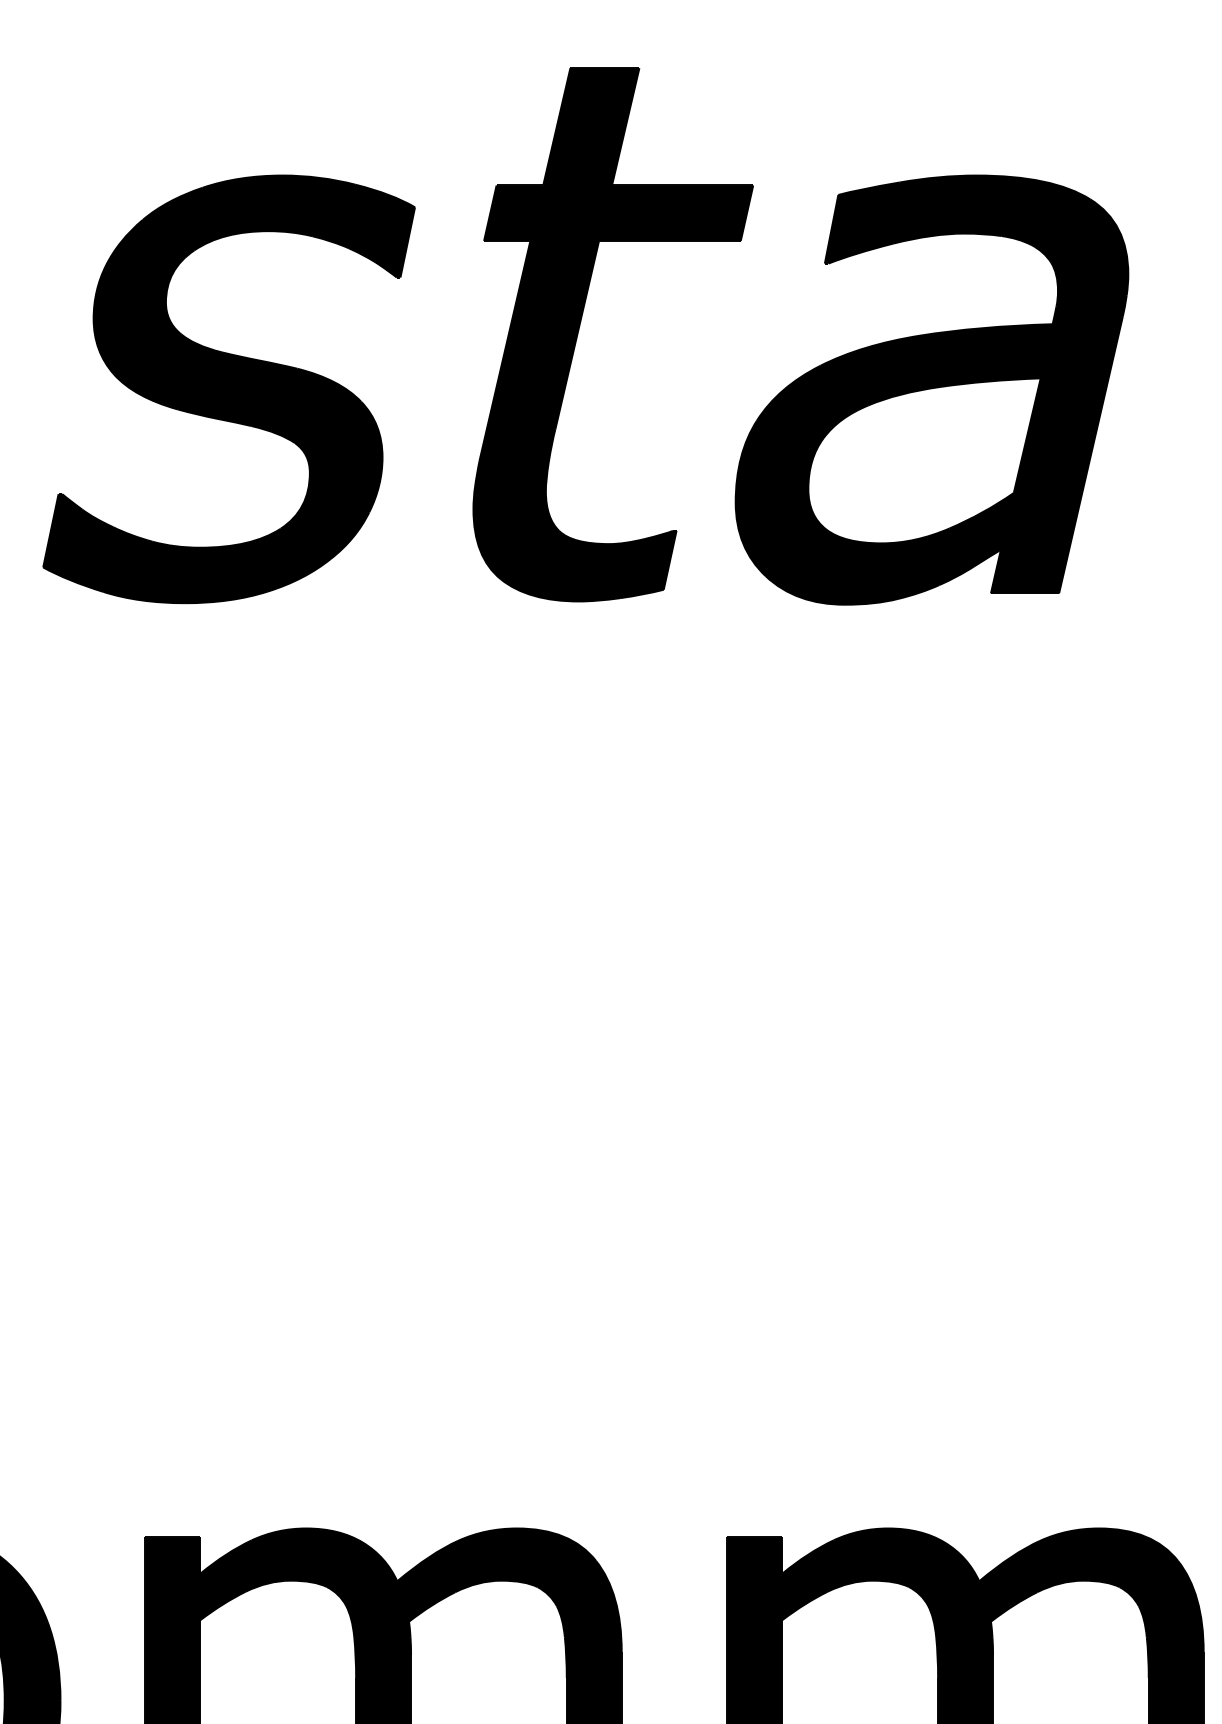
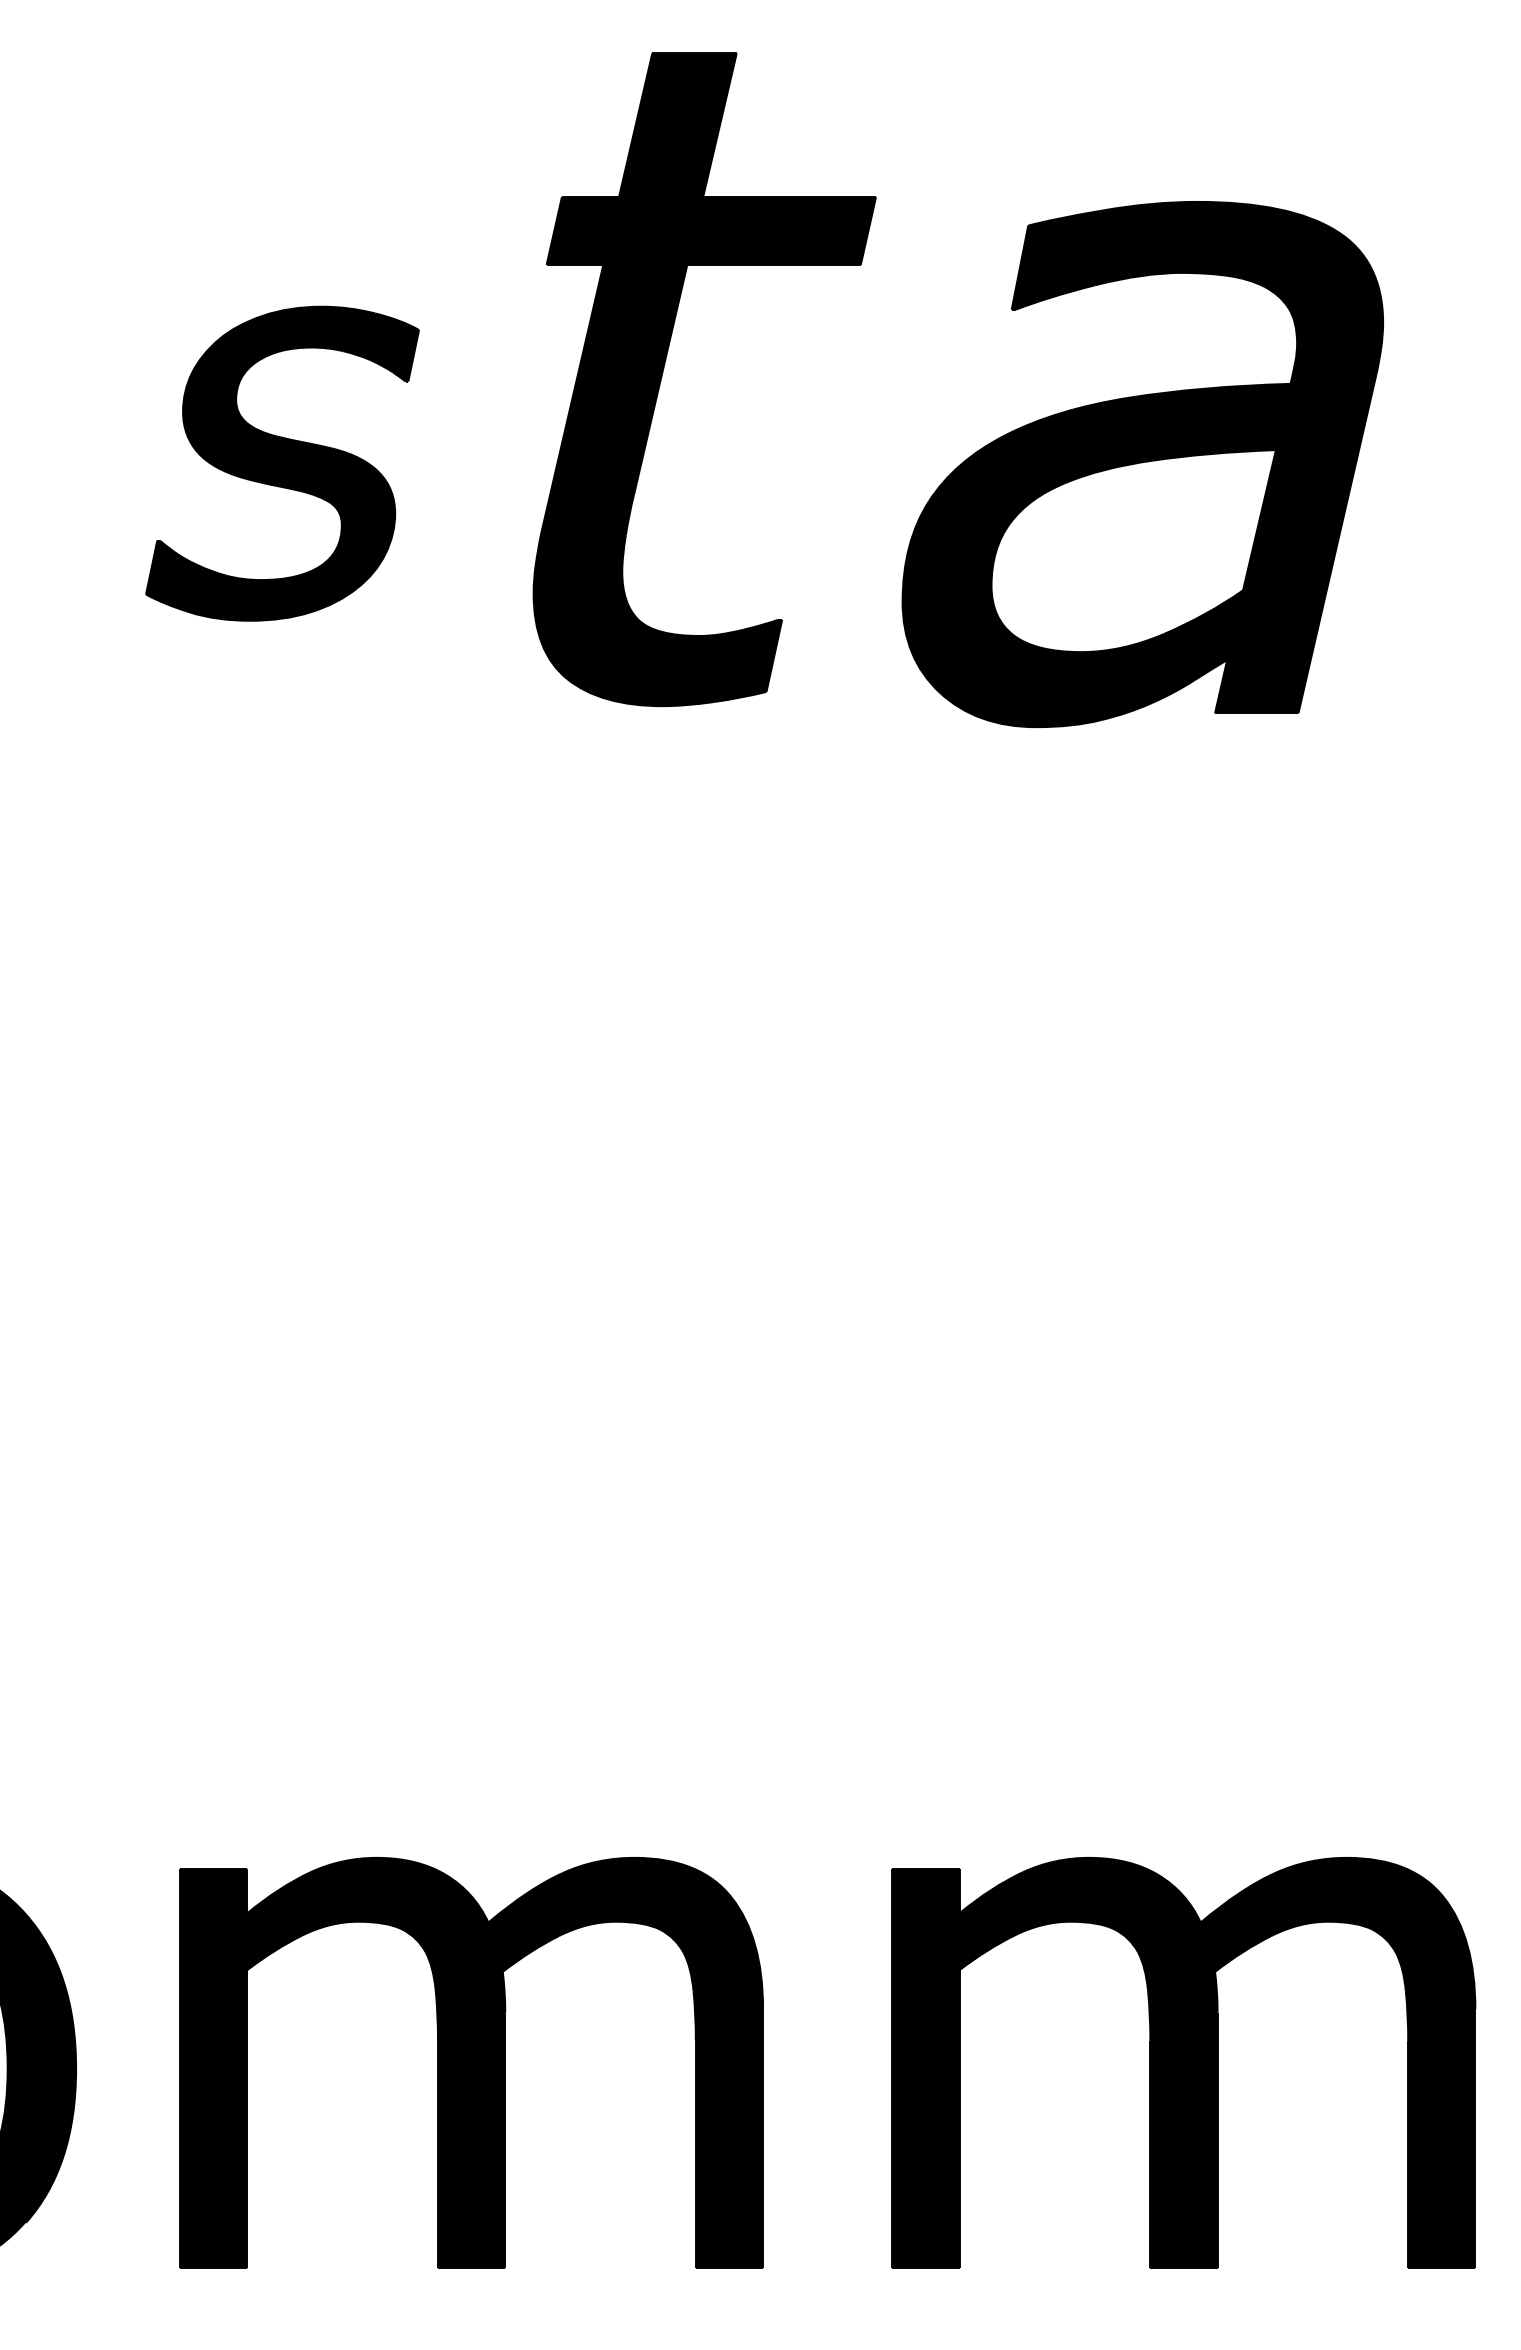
part: (579, 329) -> (663, 373), moved
part: (229, 389) -> (282, 463), size x0.6

